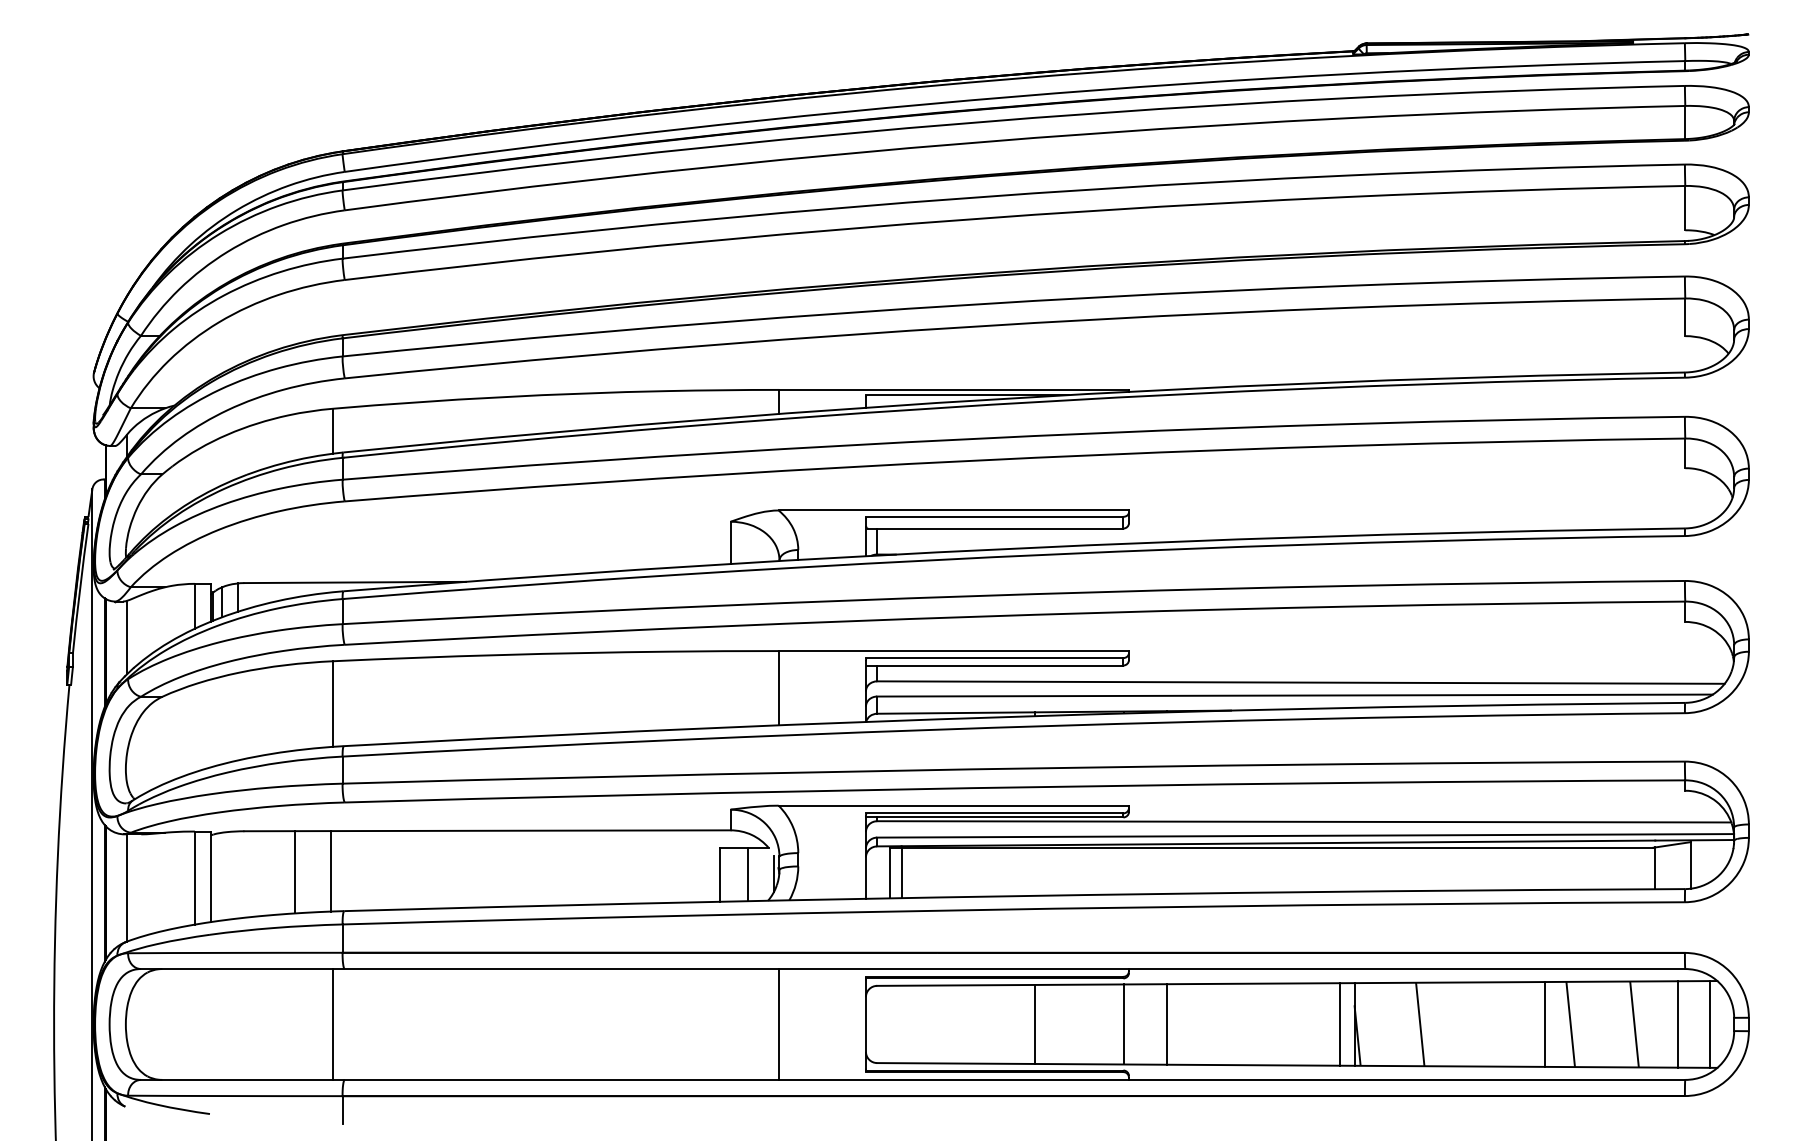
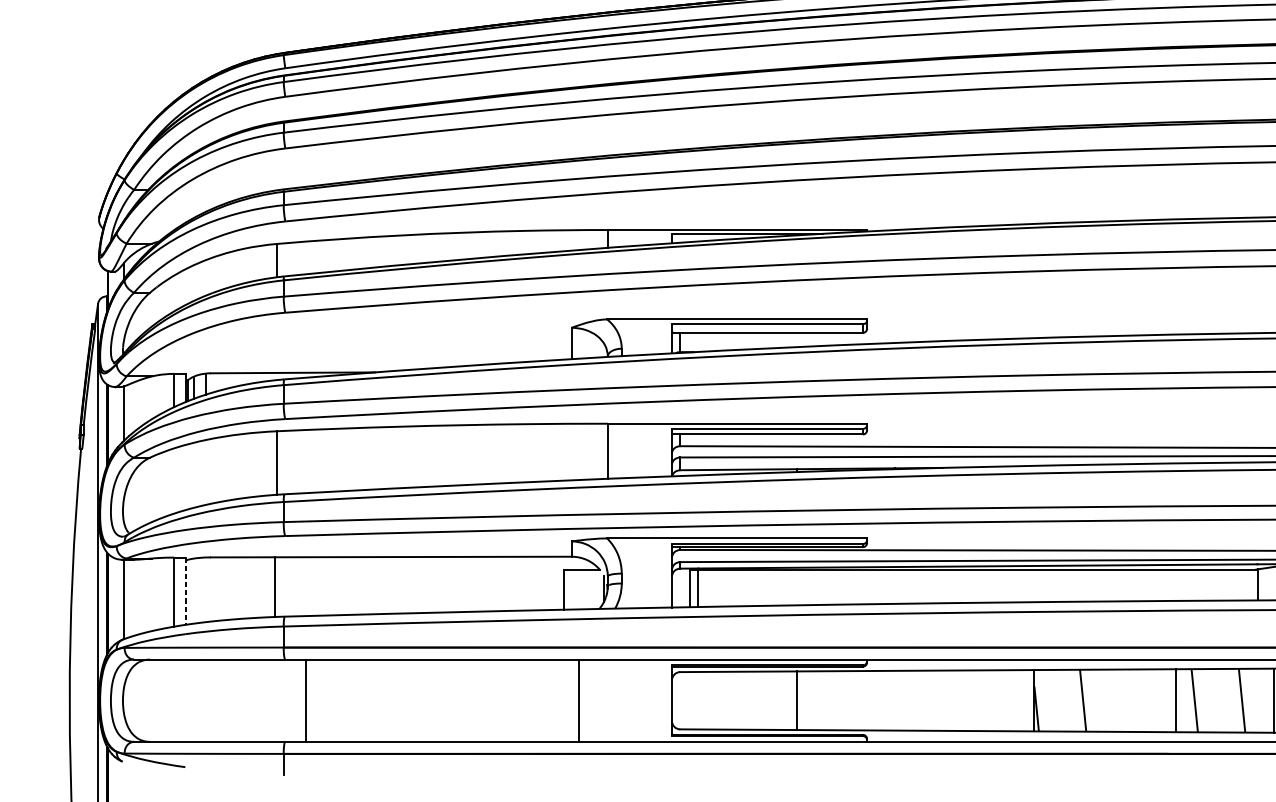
line: (294, 872) -> (248, 588), removed
line: (748, 874) -> (584, 589), removed
line: (210, 877) -> (185, 591), solid -> dashed
line: (333, 1024) -> (306, 700), moved
line: (779, 1024) -> (578, 700), moved
line: (1124, 1024) -> (863, 700), removed
line: (1166, 1024) -> (894, 700), removed
line: (1339, 1024) -> (1023, 700), removed

